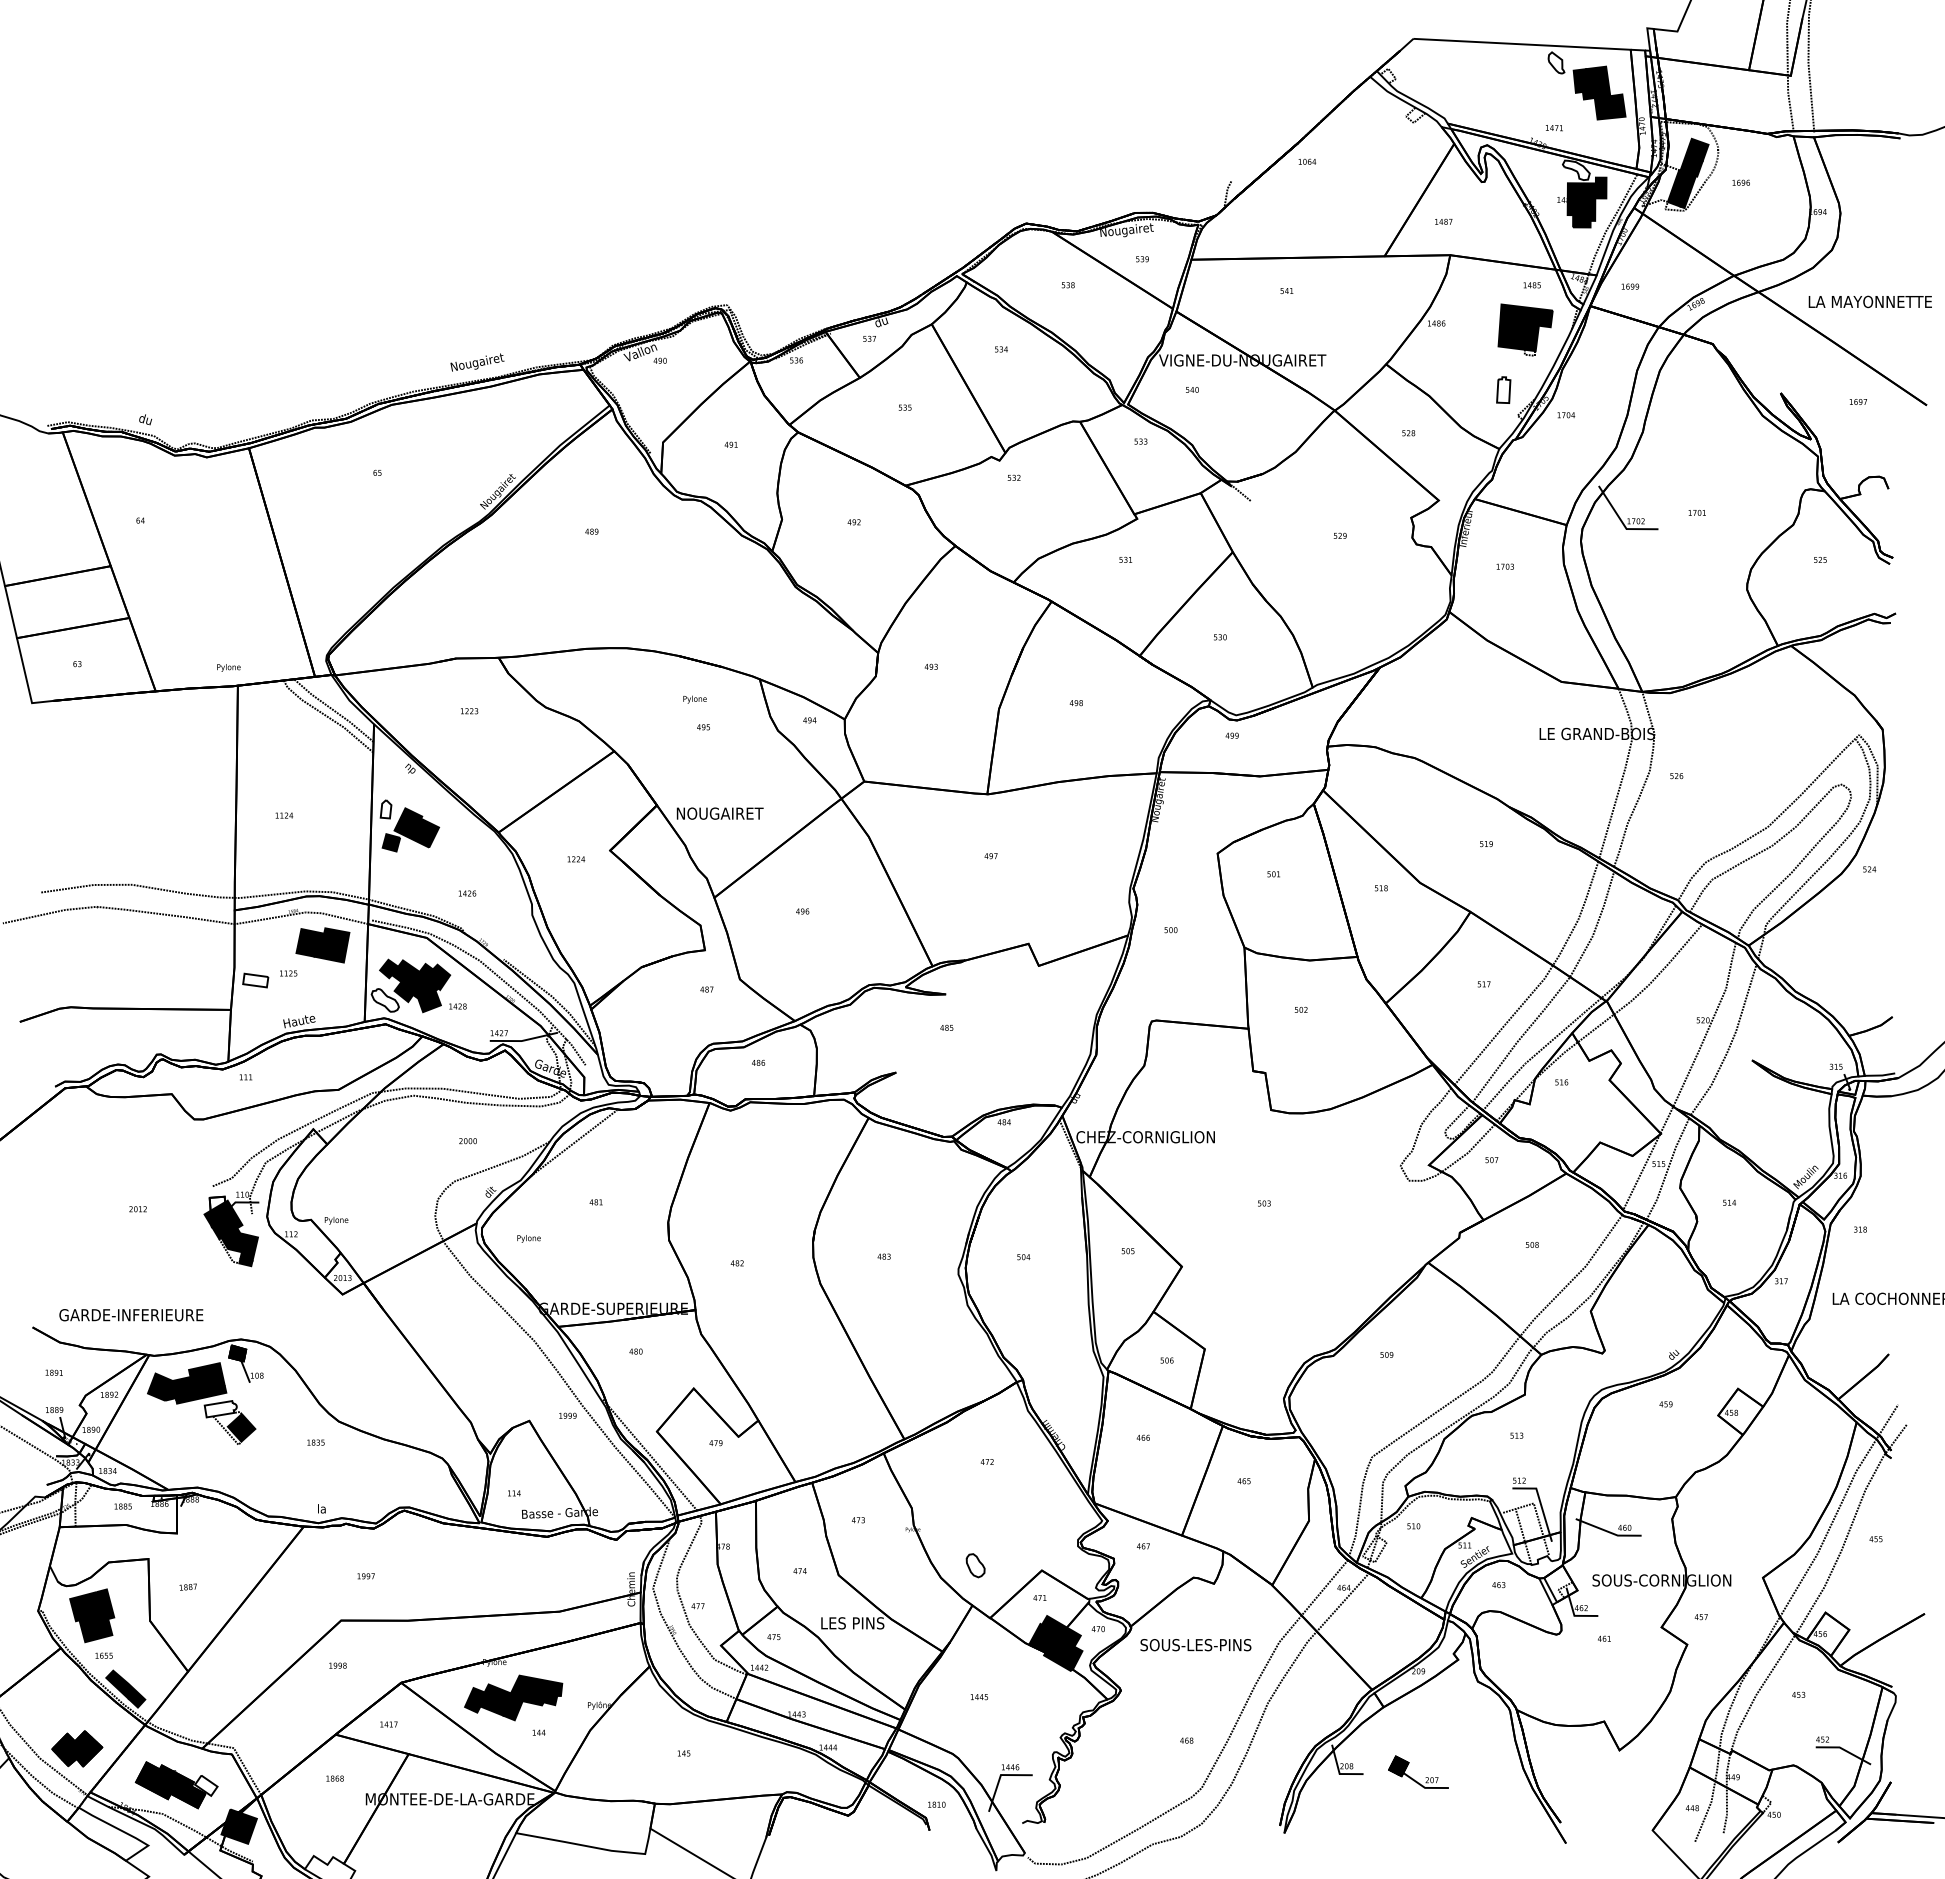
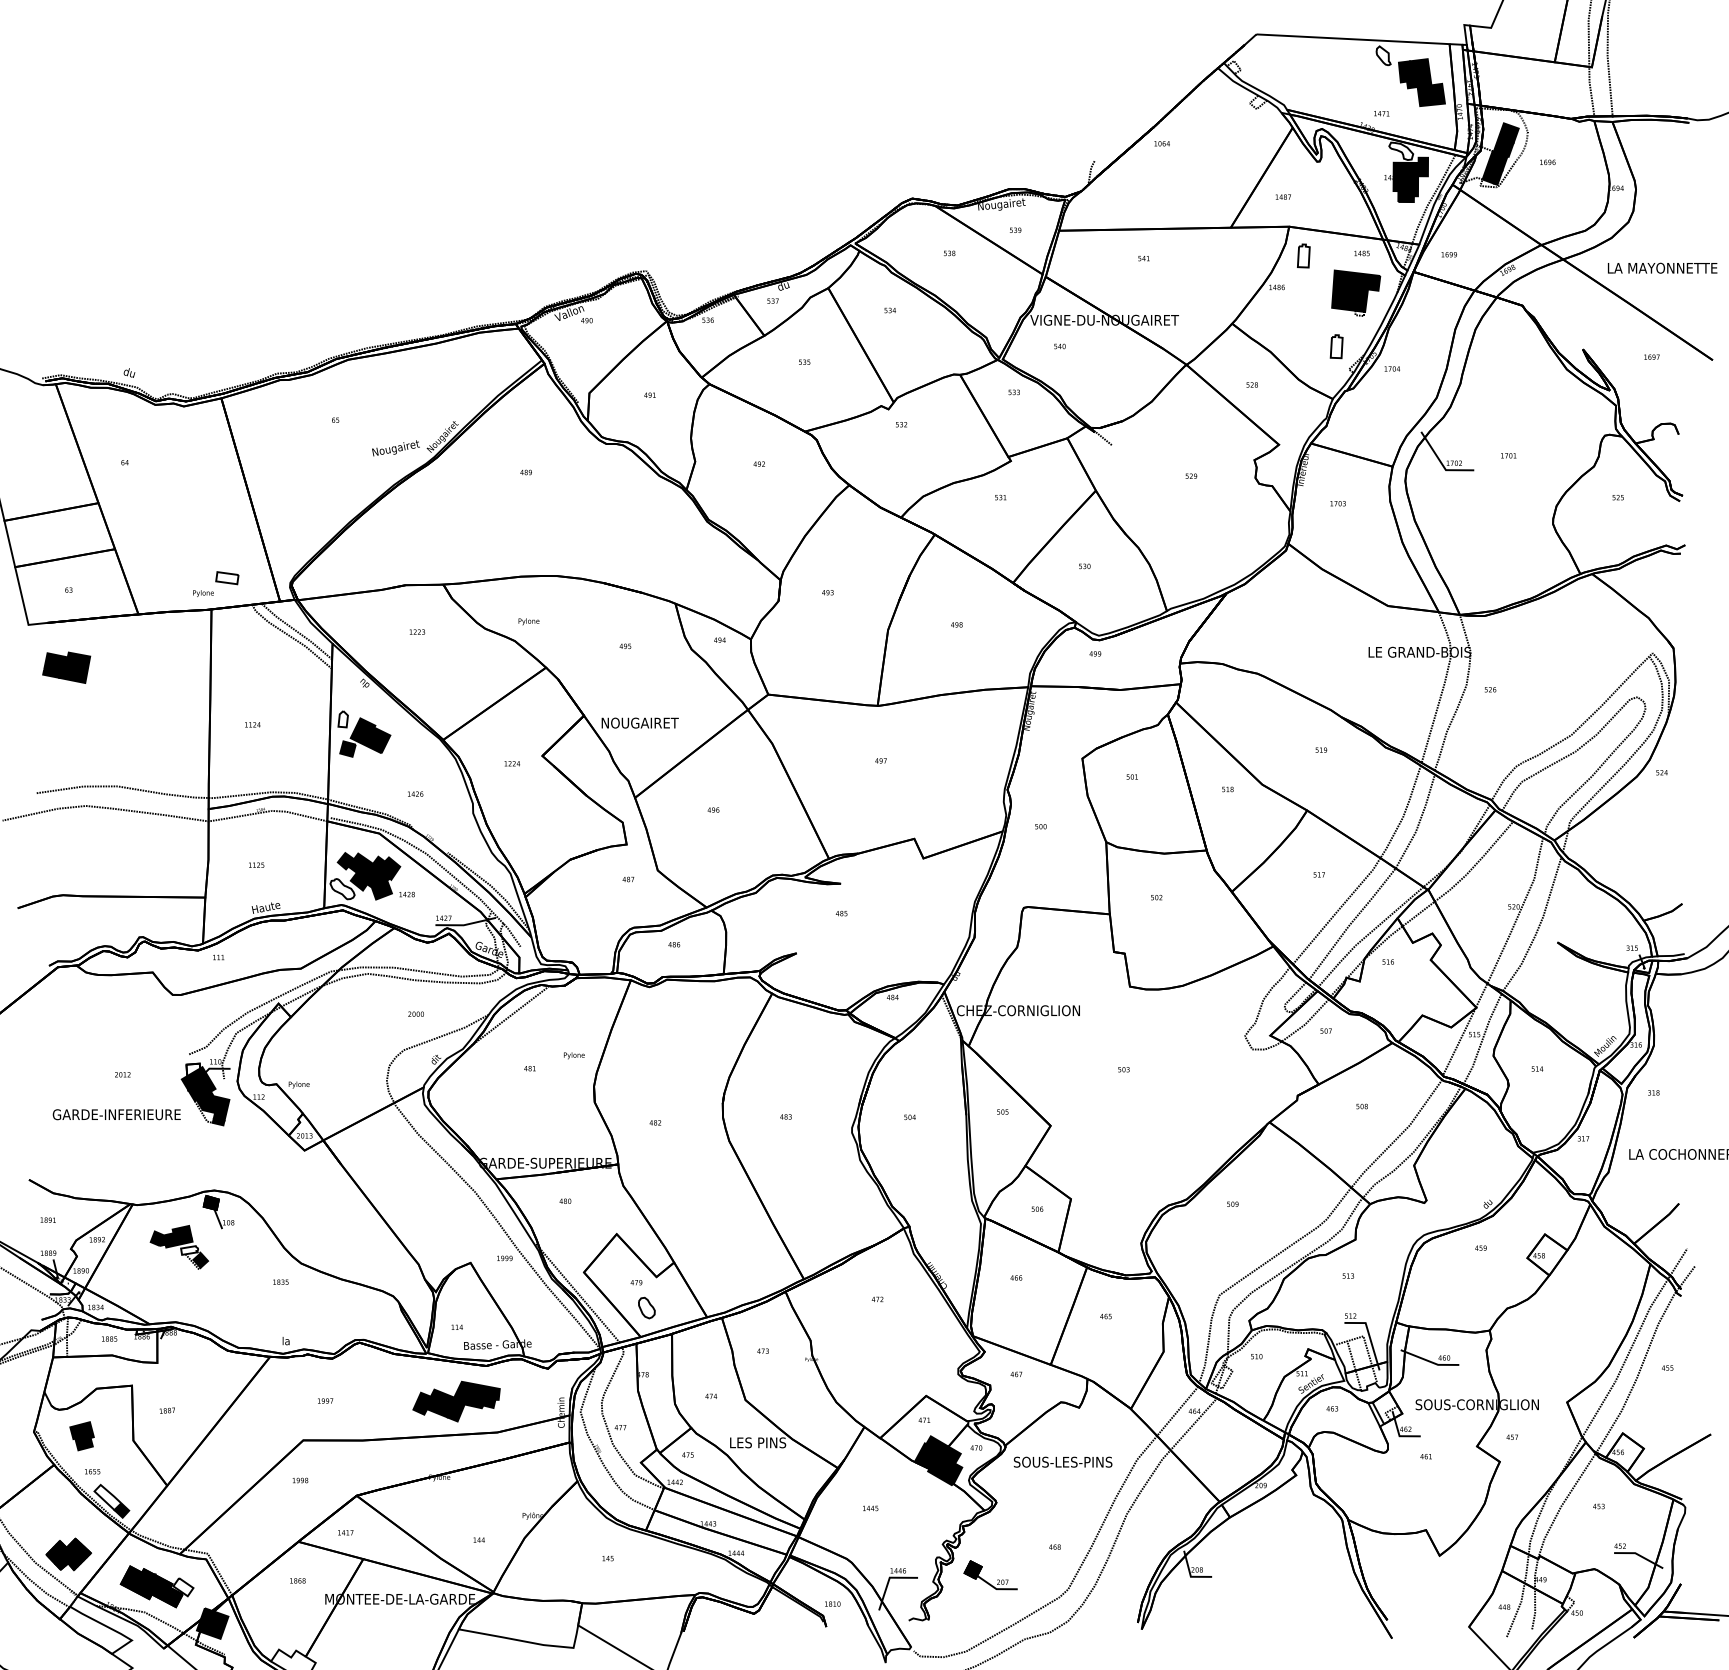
part: (1466, 287) -> (1303, 255), added
text: (477, 362) -> (396, 448), moved
text: (694, 699) -> (528, 621), moved
part: (322, 945) -> (66, 667), moved
part: (255, 980) -> (227, 578), moved
text: (528, 1238) -> (573, 1055), moved
text: (131, 1315) -> (116, 1115), moved
part: (201, 1403) -> (179, 1247), size x0.6
part: (975, 1565) -> (646, 1307), moved
part: (92, 1615) -> (82, 1435), size x0.6
fill: (121, 1684) -> (108, 1497), removed
part: (513, 1697) -> (456, 1401), moved
part: (1413, 1778) -> (986, 1580), moved

